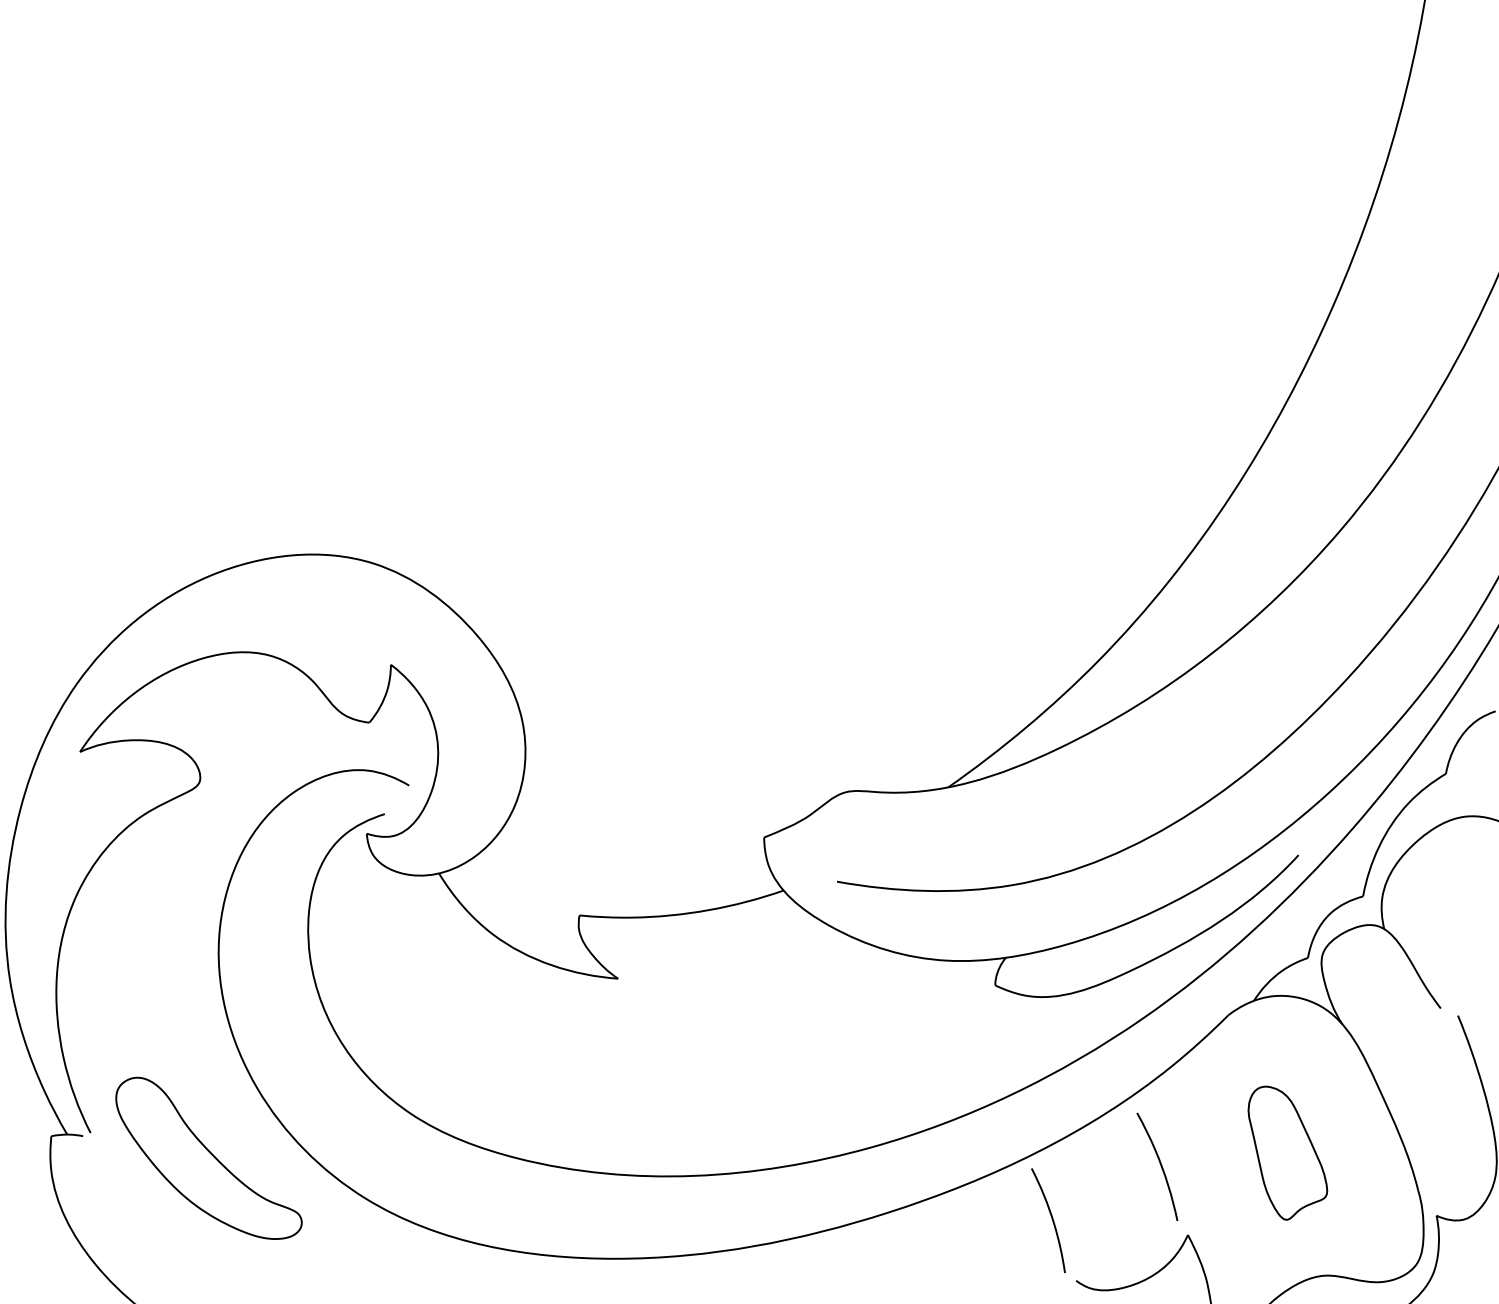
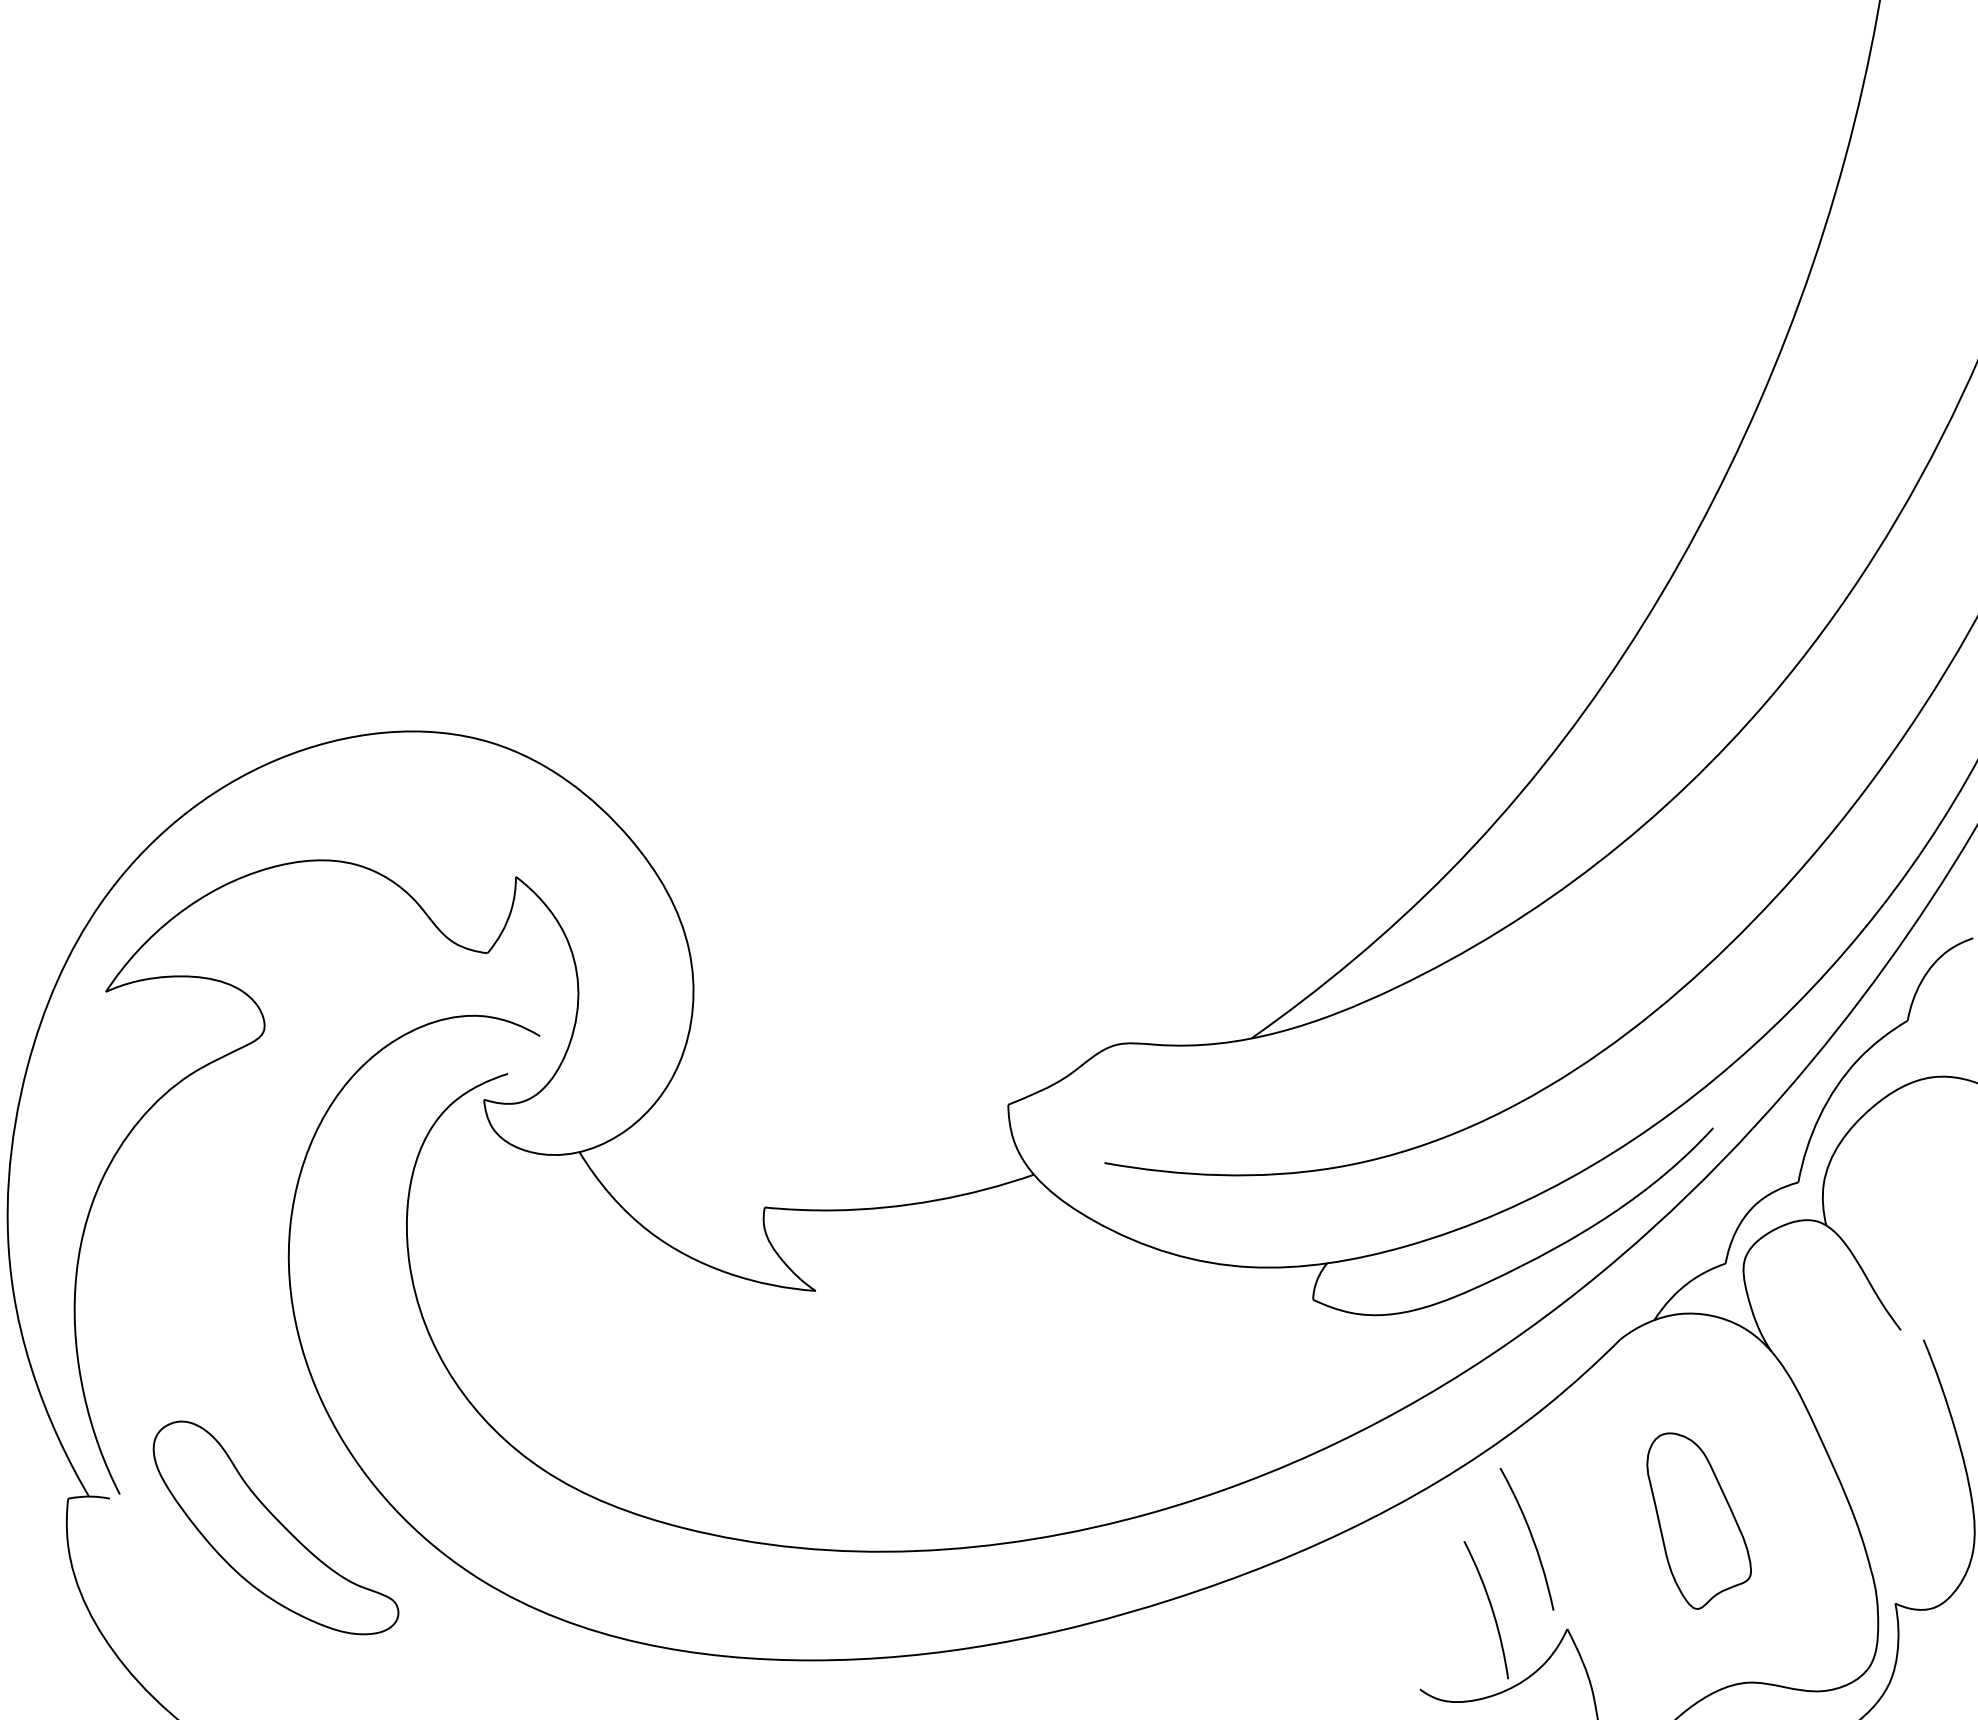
curve: (1051, 1218) -> (1490, 1607), moved

